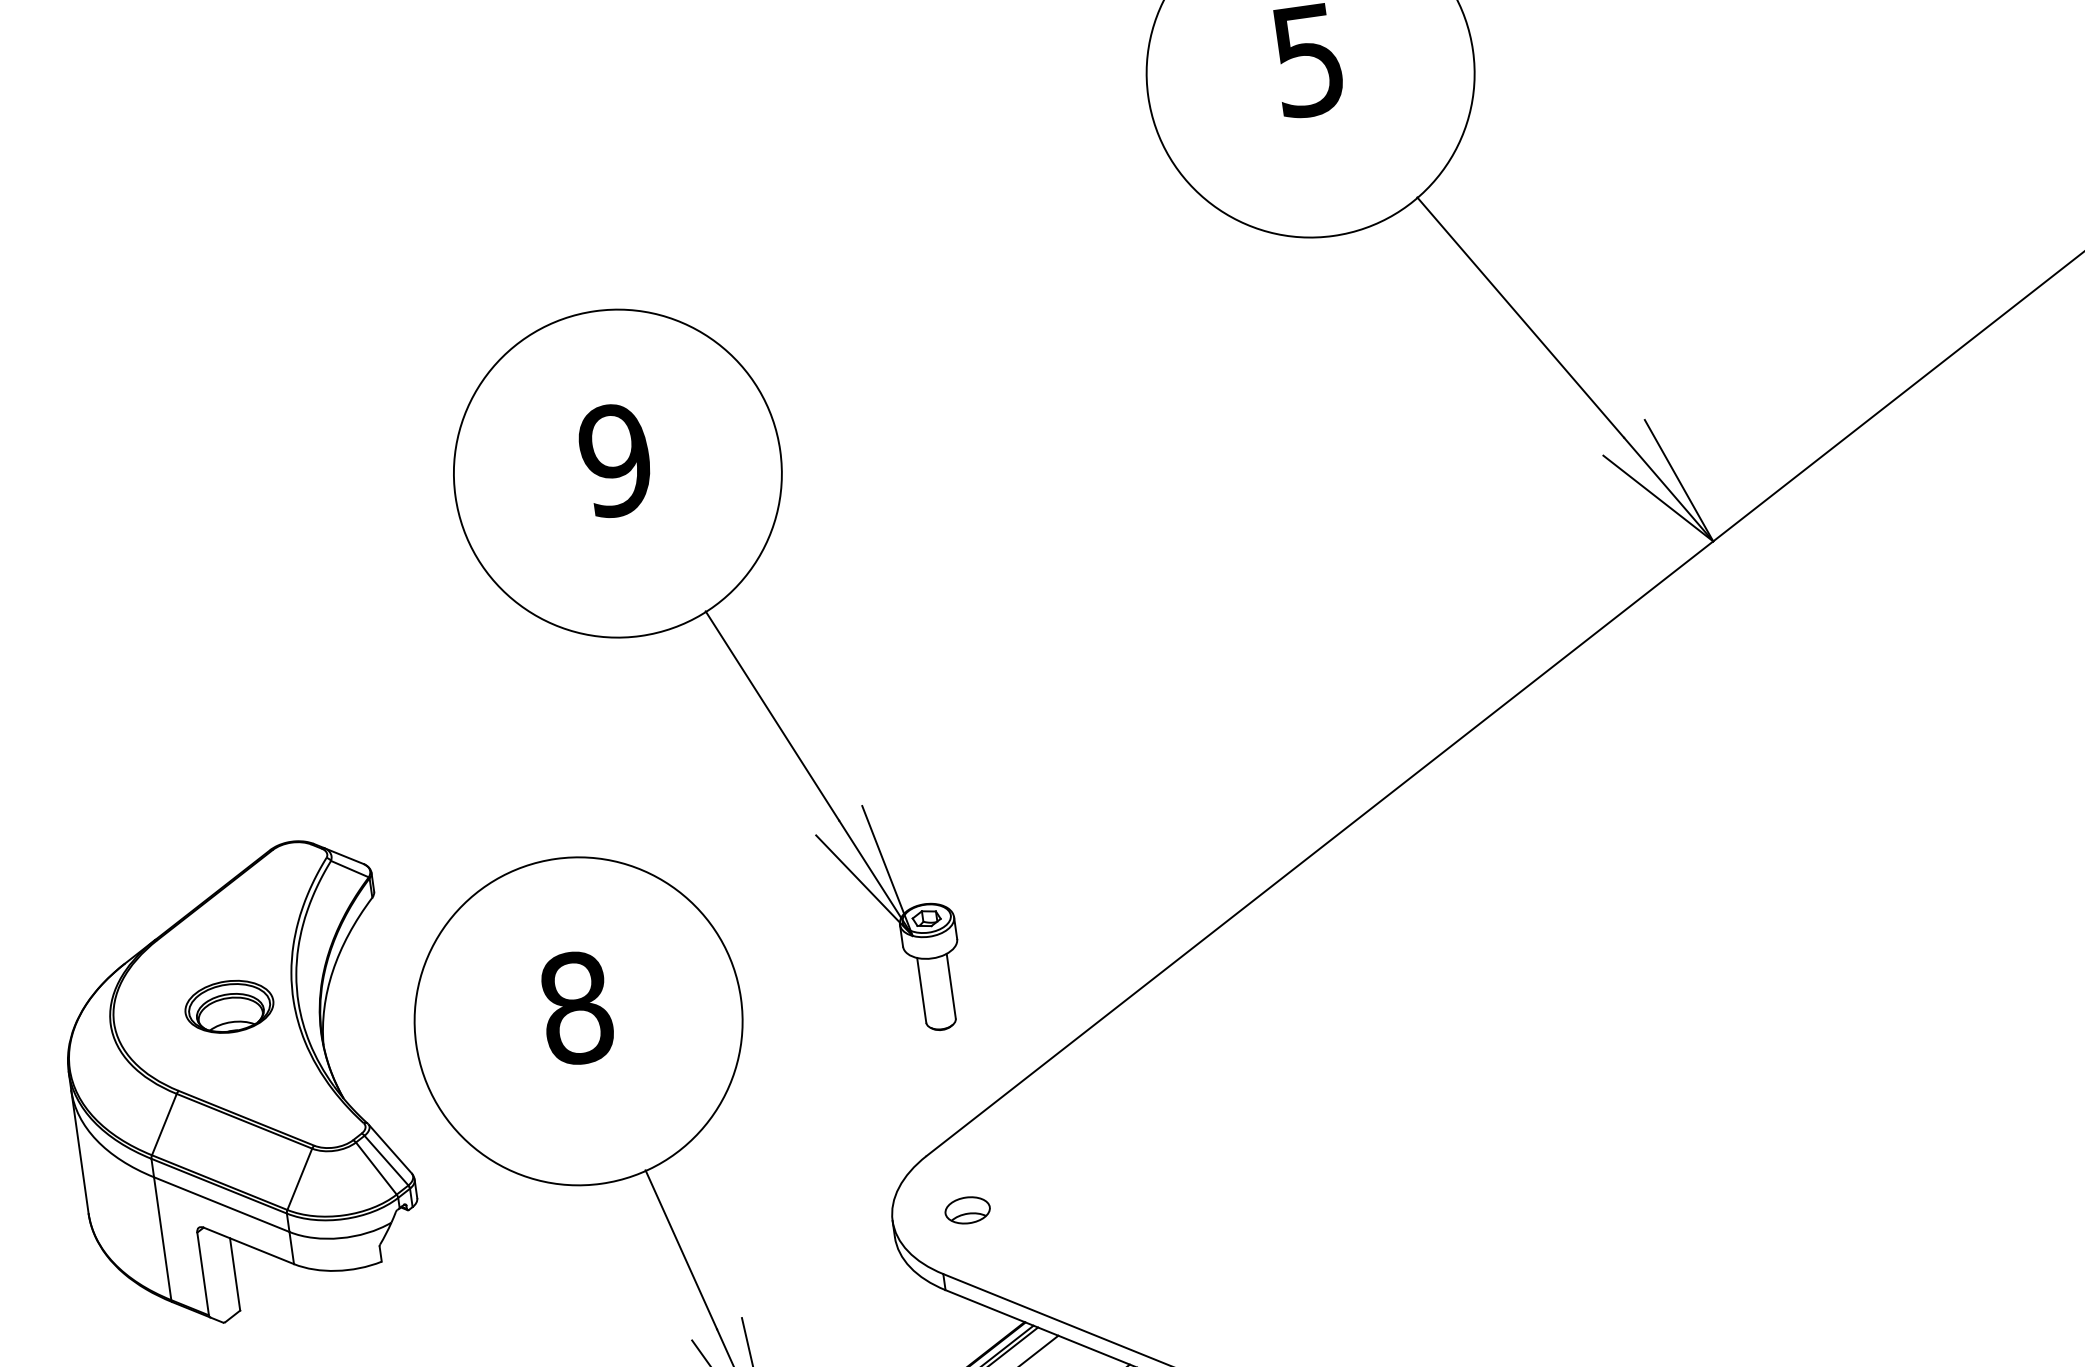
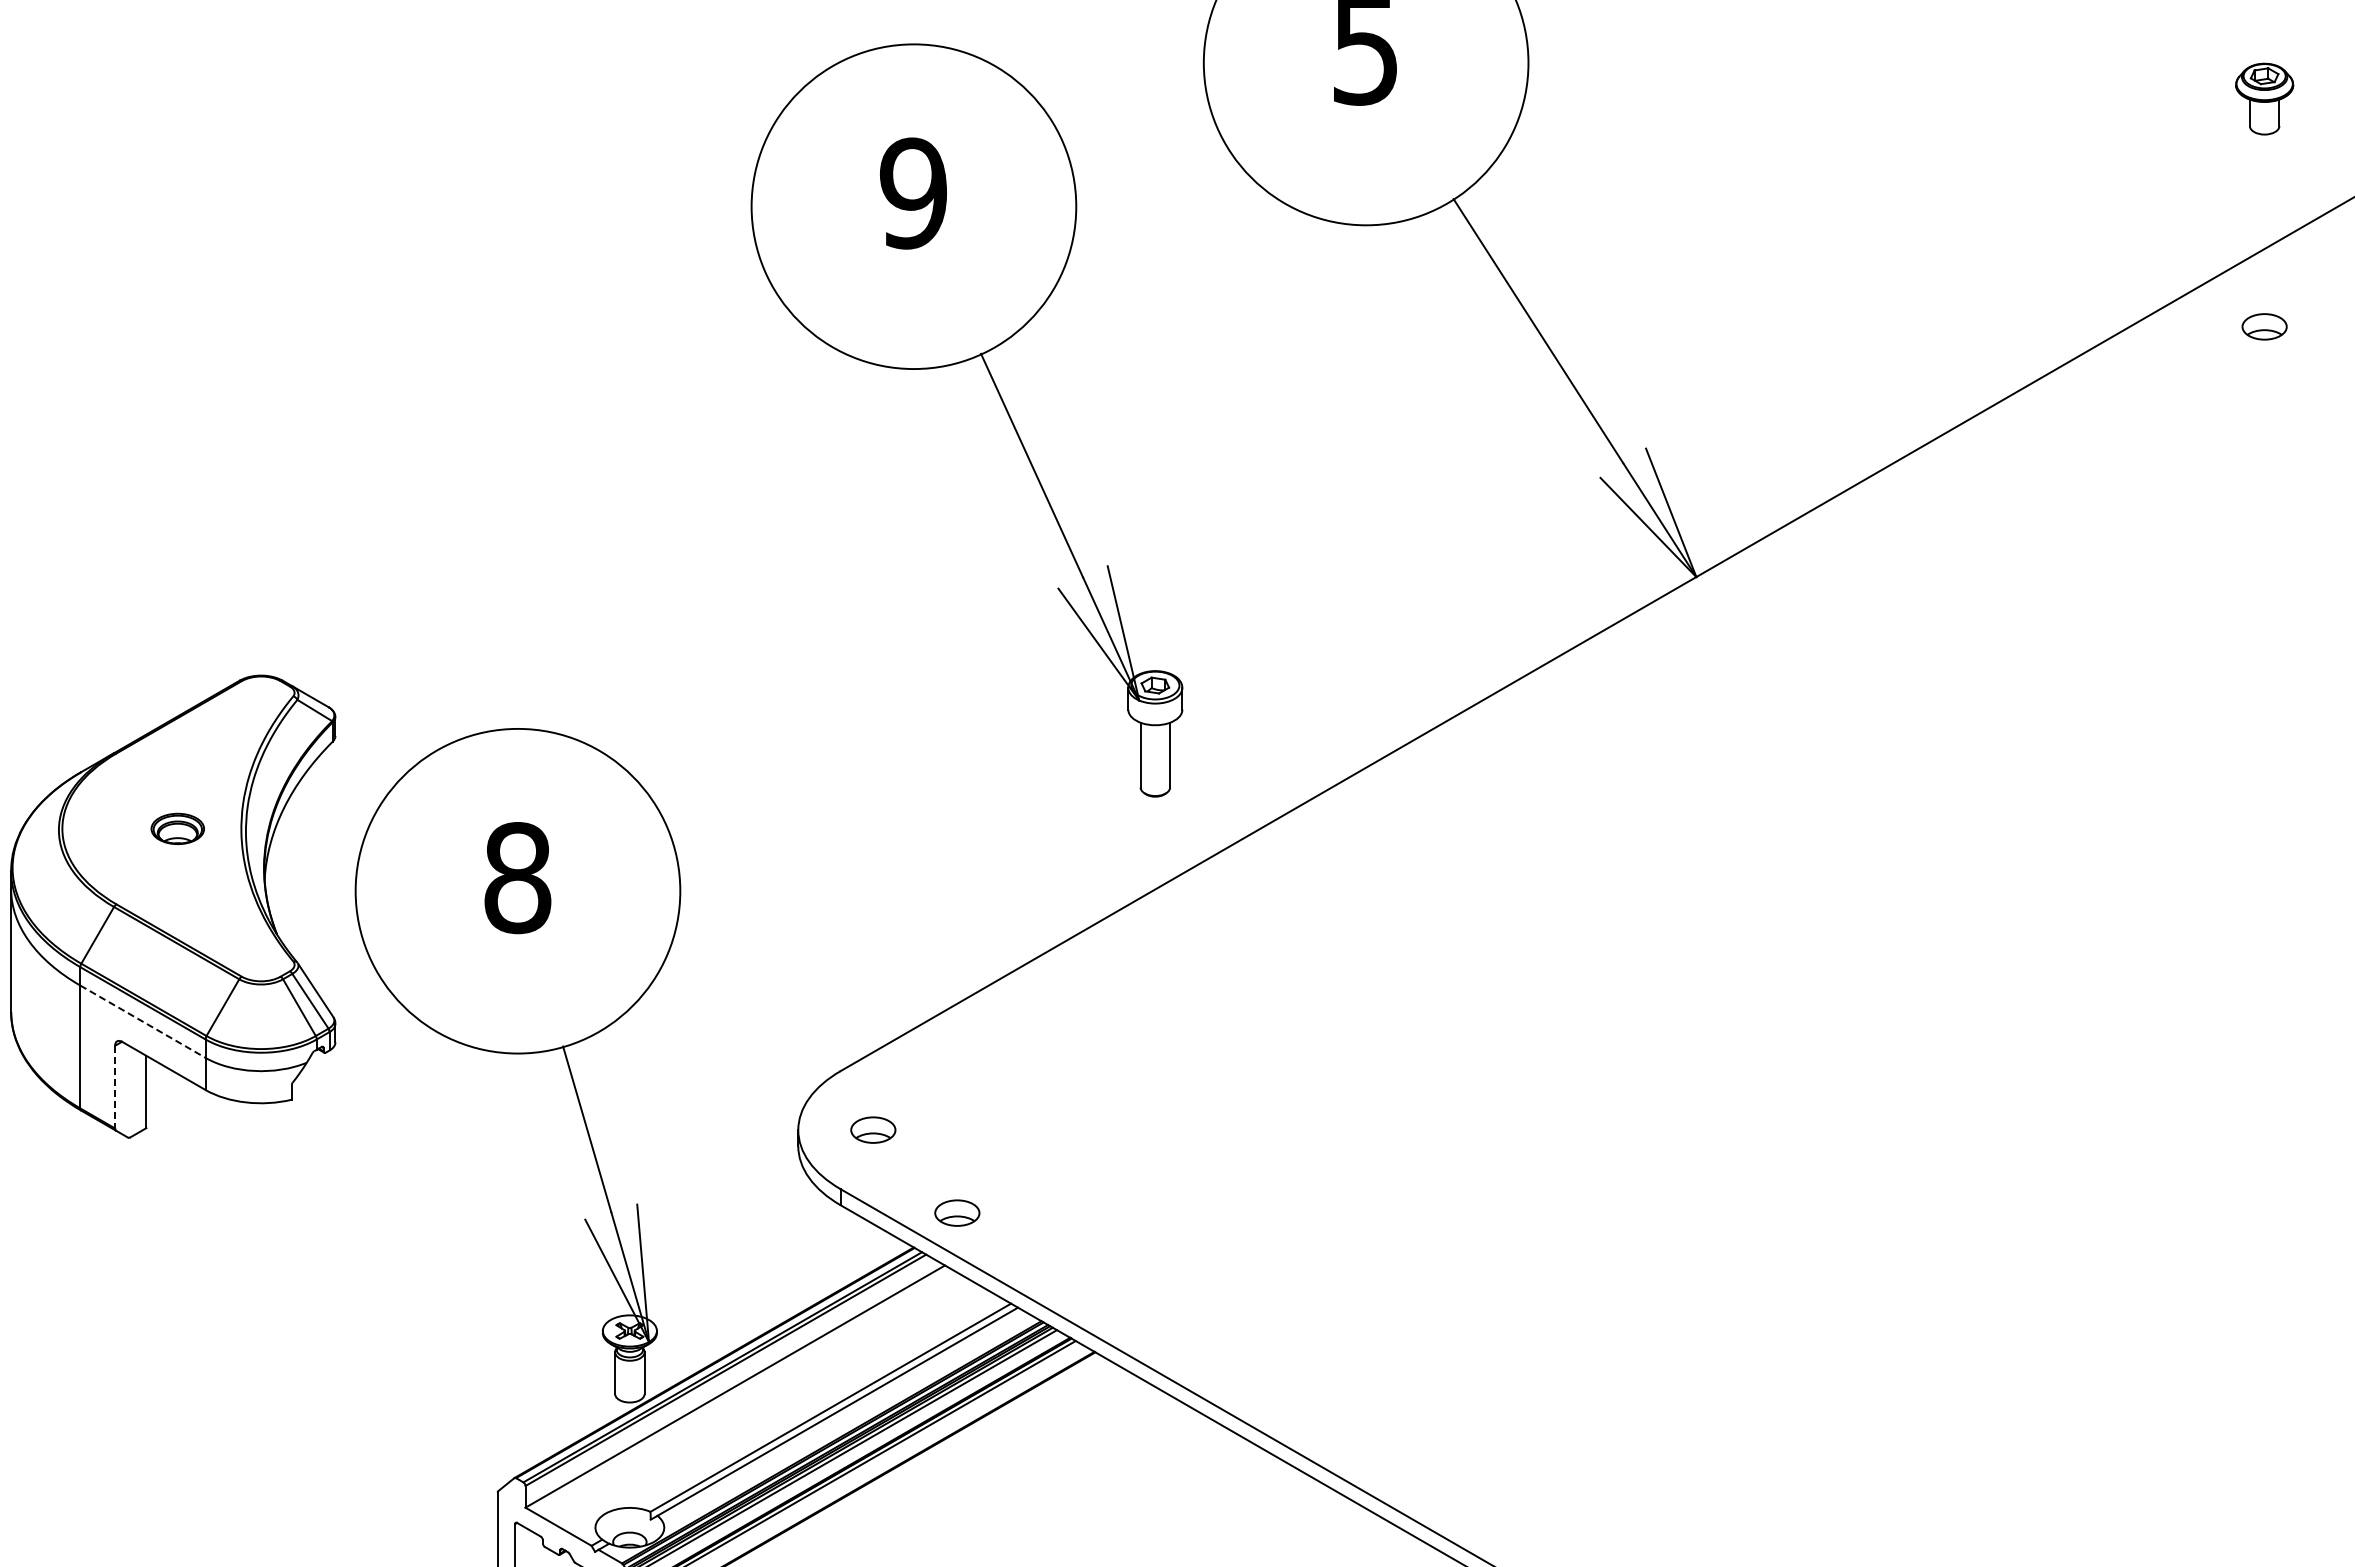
part: (734, 658) -> (1002, 403), moved
part: (229, 1006) -> (177, 828), size x0.6
line: (222, 1204) -> (143, 1021), solid -> dashed
line: (203, 1274) -> (115, 1087), solid -> dashed
part: (1063, 1280) -> (957, 1212), added

